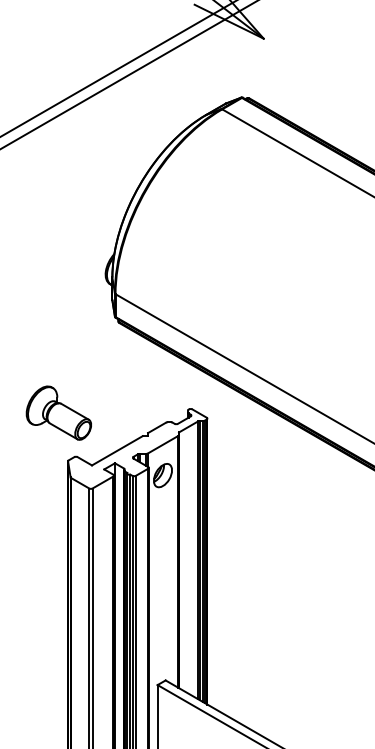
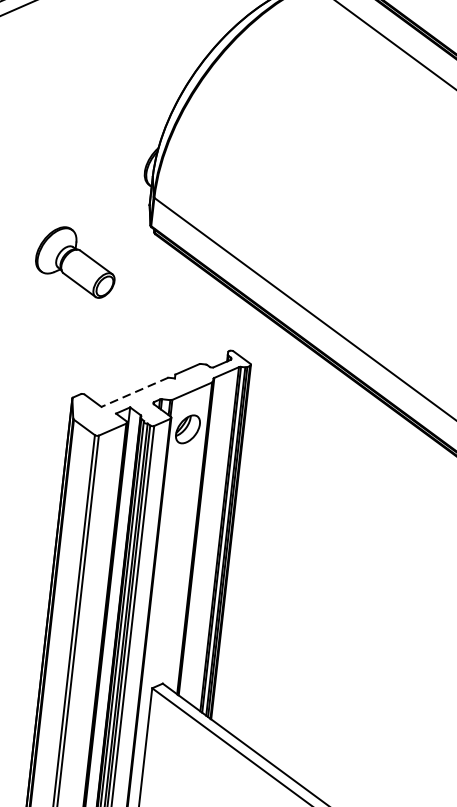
part: (58, 412) -> (75, 261), moved
line: (116, 451) -> (133, 393), solid -> dashed

